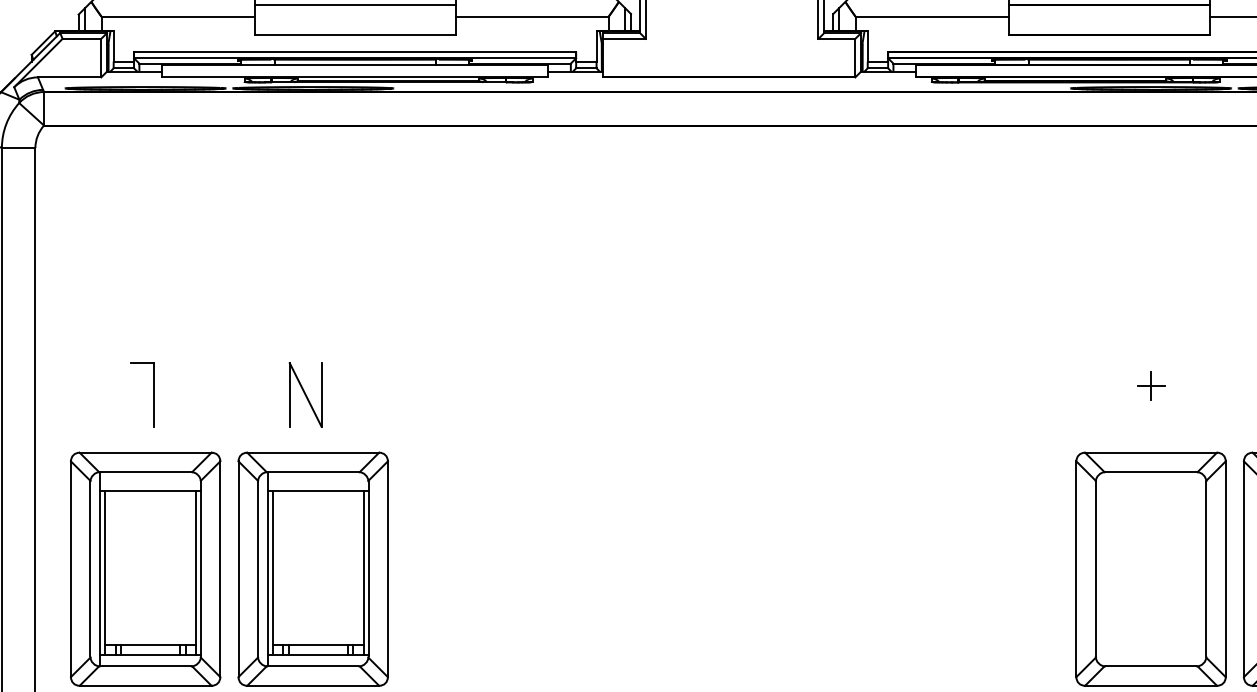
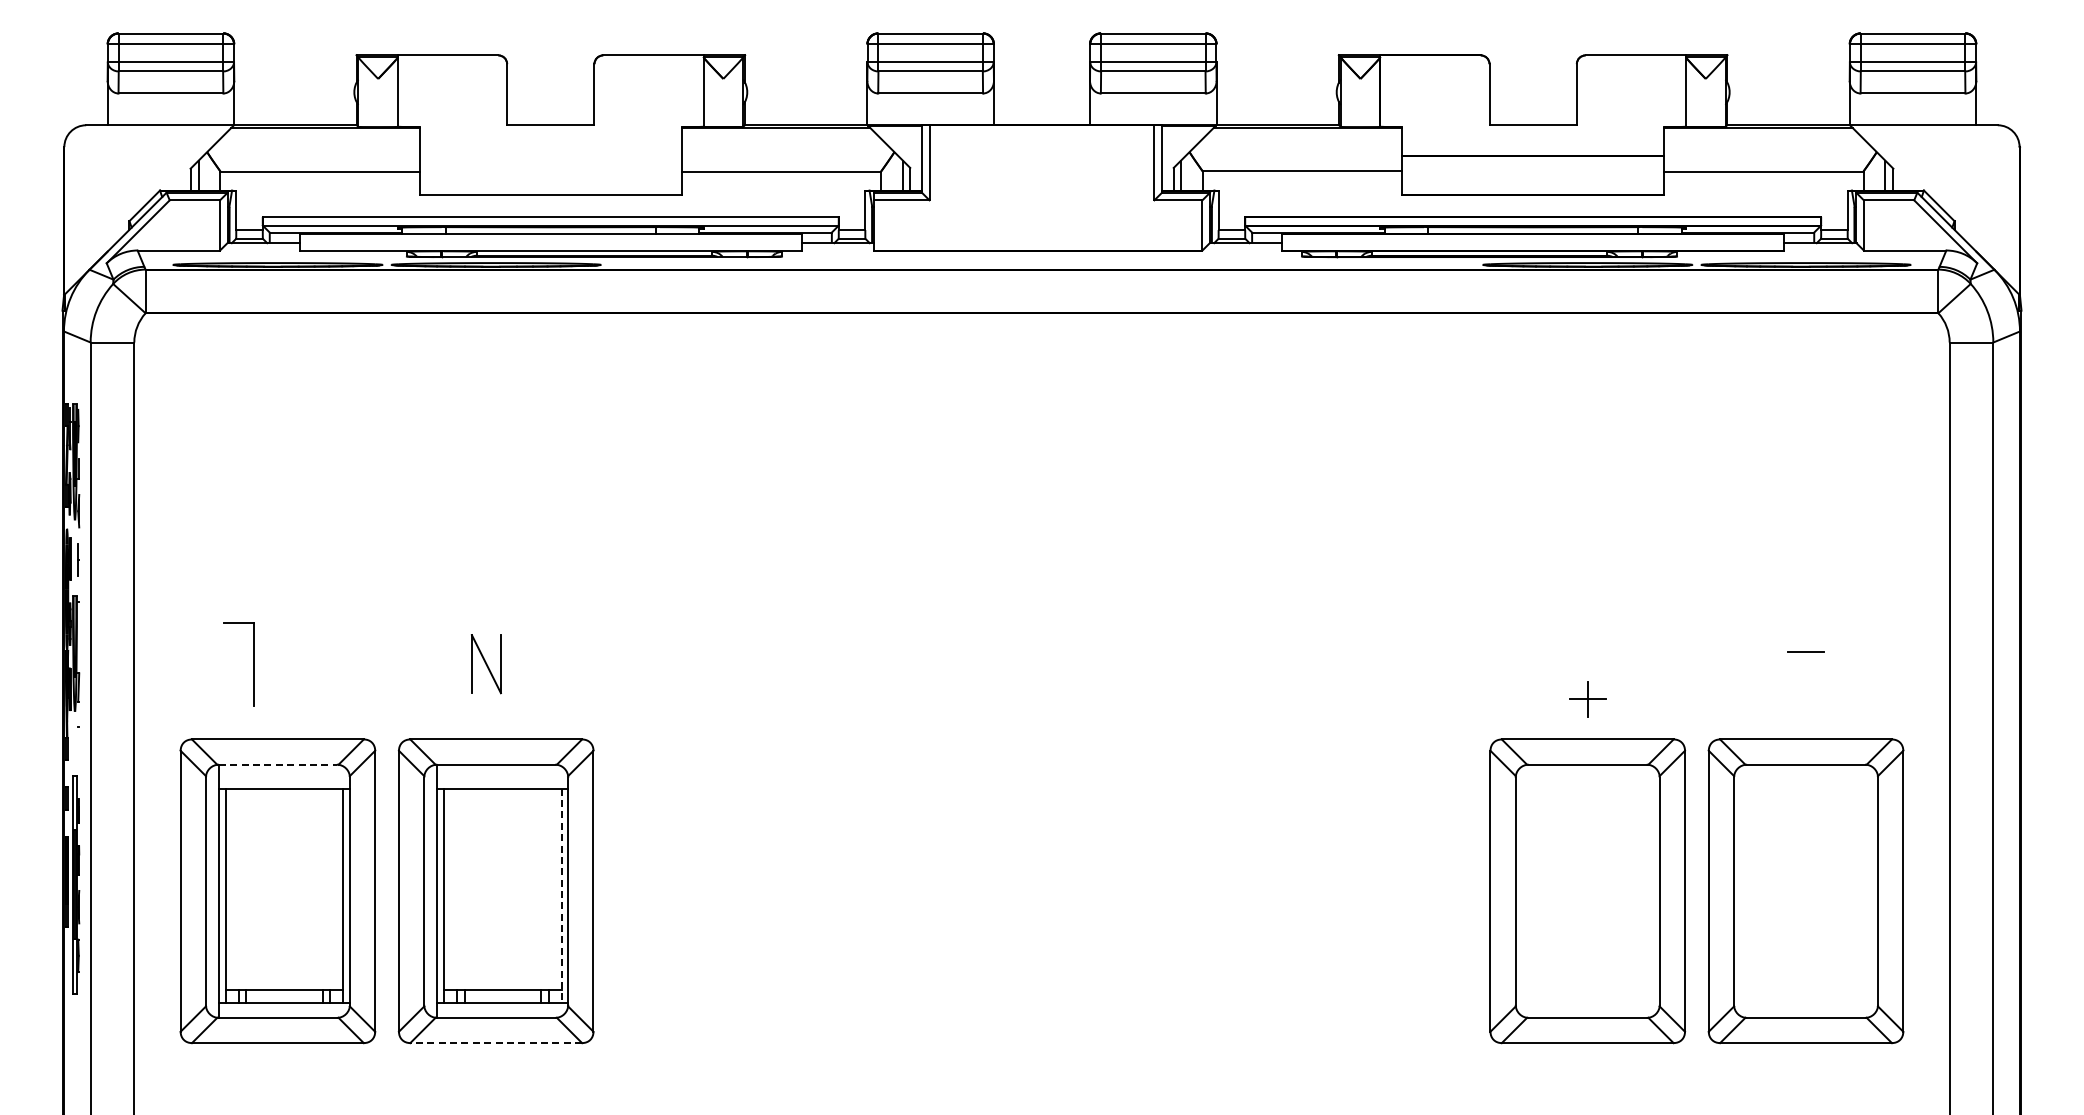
line: (354, 4) -> (550, 155), removed
part: (1150, 385) -> (1587, 699), moved
part: (305, 394) -> (486, 663), size x0.7
part: (153, 395) -> (253, 664), moved
line: (145, 471) -> (277, 764), solid -> dashed
line: (363, 572) -> (561, 895), solid -> dashed
line: (313, 686) -> (496, 1043), solid -> dashed

